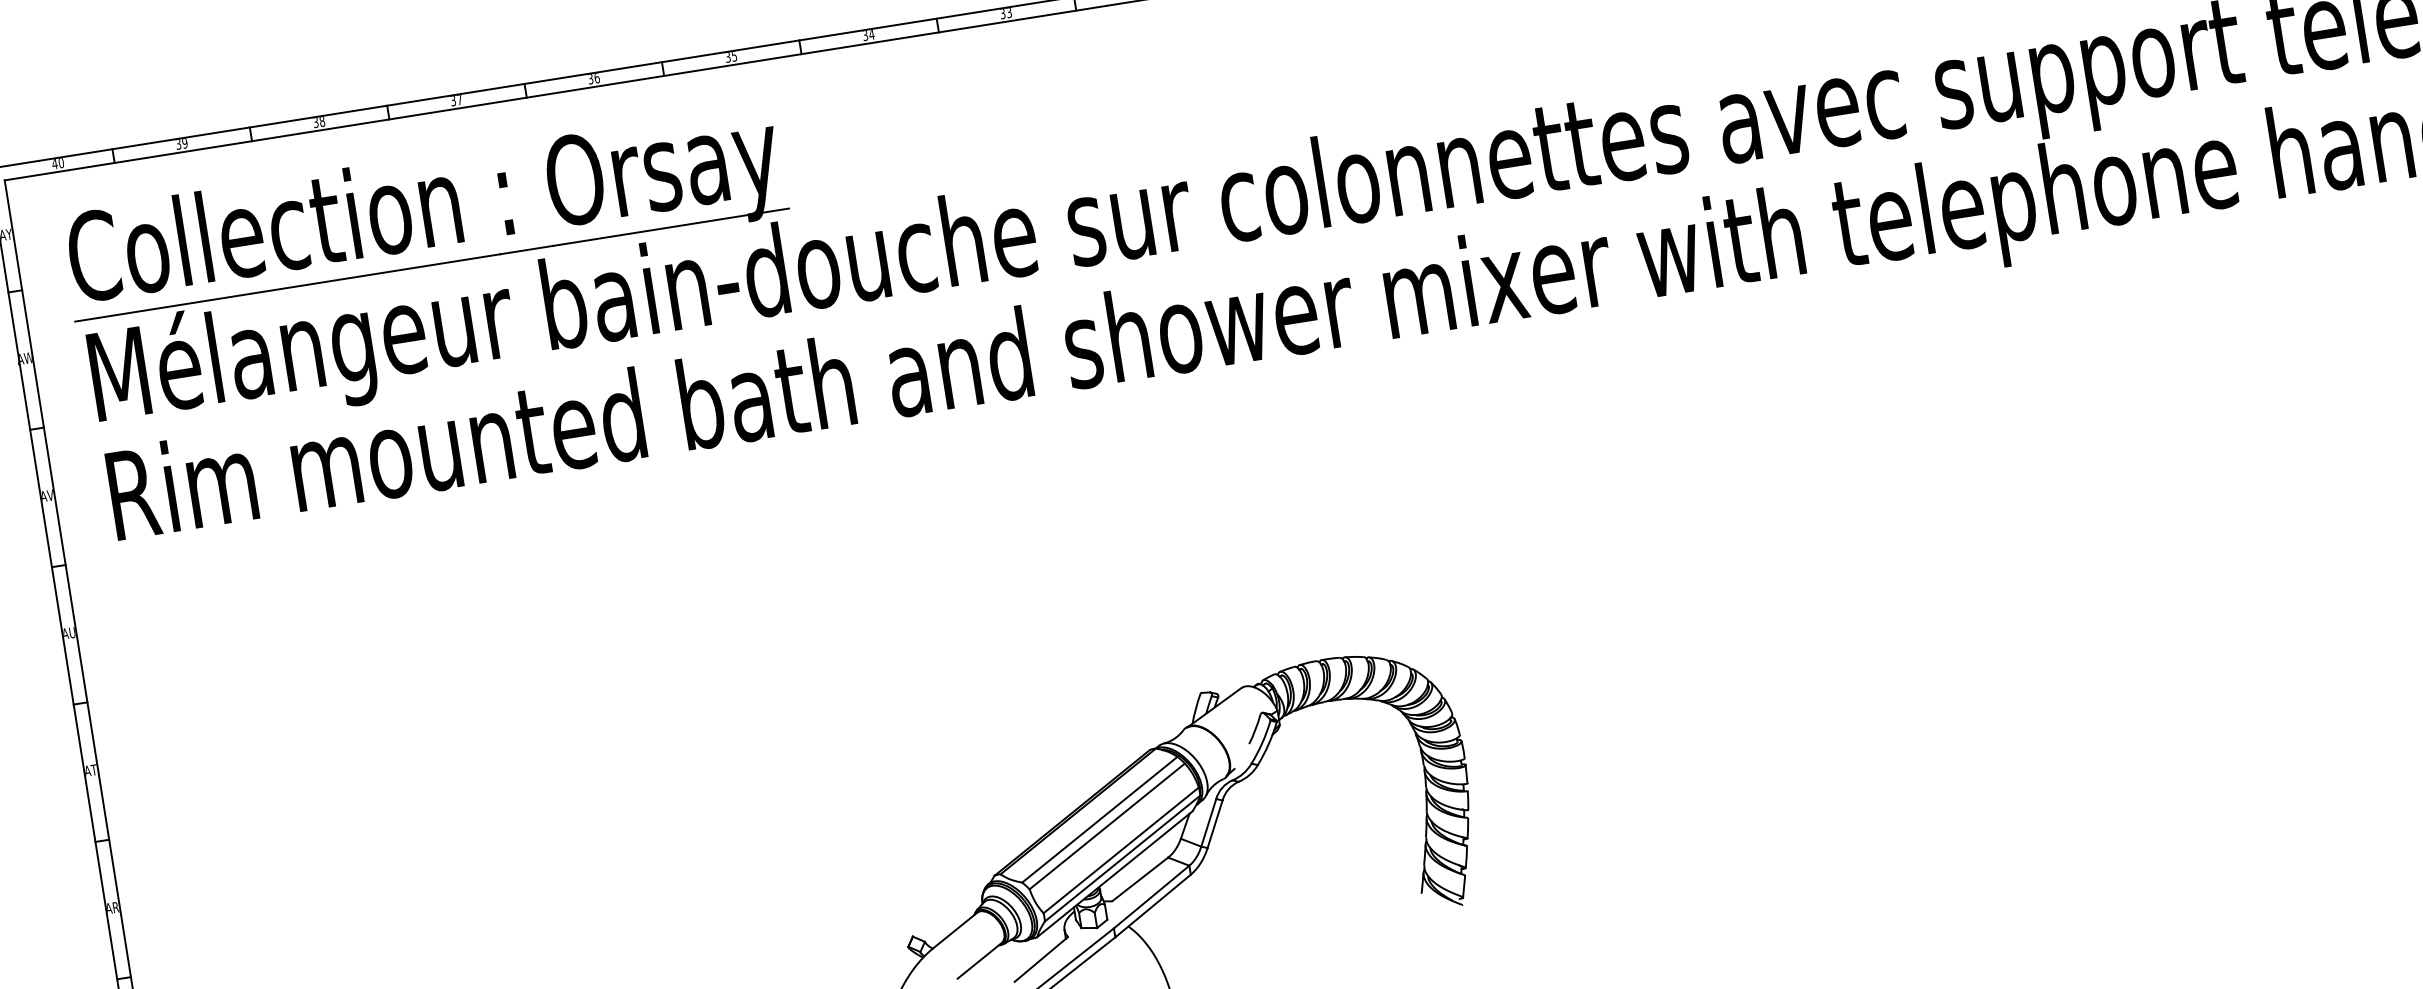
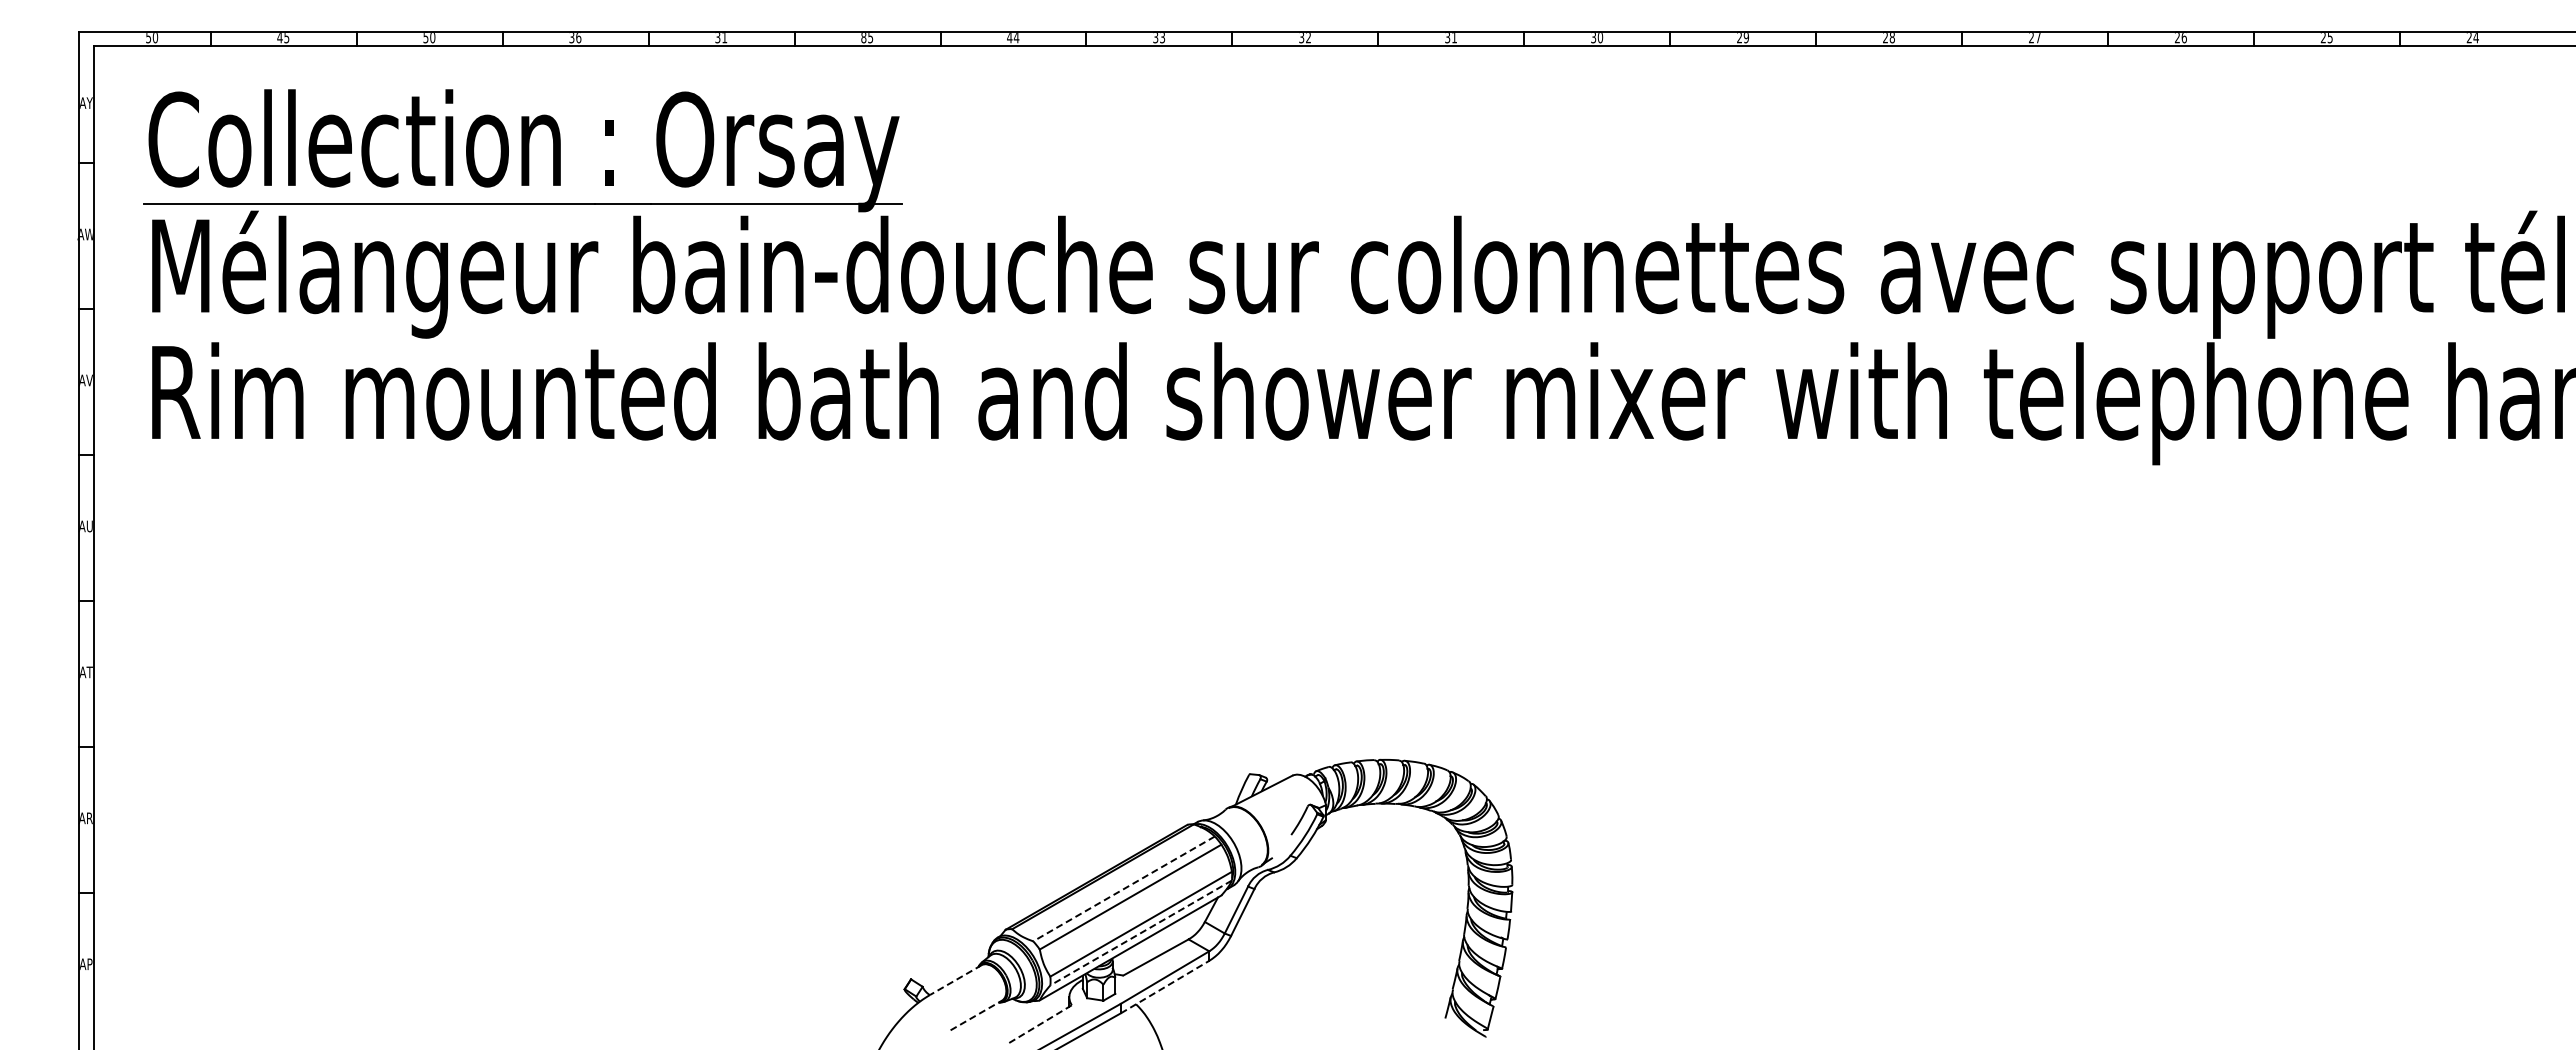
text: (865, 36) -> (1009, 38), 34 -> 44
text: (727, 58) -> (863, 38), 35 -> 85
text: (597, 78) -> (724, 38), 36 -> 31
text: (459, 100) -> (578, 38), 37 -> 36
text: (319, 121) -> (429, 37), 38 -> 50
text: (181, 144) -> (283, 38), 39 -> 45
text: (54, 164) -> (148, 38), 40 -> 50
line: (1100, 819) -> (1124, 888), solid -> dashed
line: (1122, 858) -> (1141, 932), solid -> dashed
line: (1153, 905) -> (1165, 986), solid -> dashed
line: (954, 931) -> (955, 980), solid -> dashed
line: (1041, 959) -> (1040, 1024), solid -> dashed
line: (979, 960) -> (976, 1015), solid -> dashed

